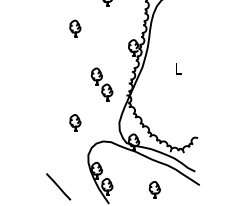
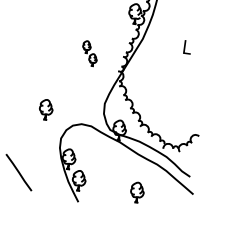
part: (101, 84) -> (89, 53), size x0.6
part: (75, 122) -> (46, 109), moved

